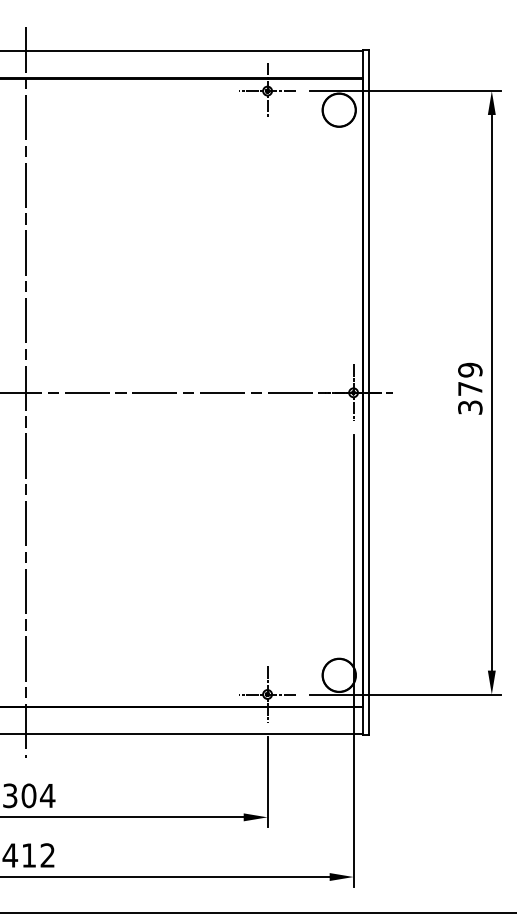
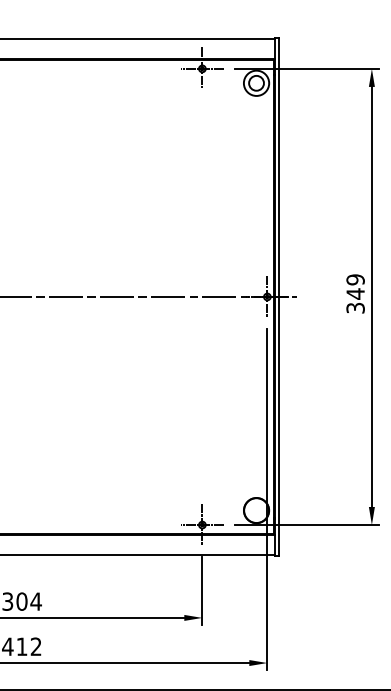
circle: (338, 109) -> (255, 82), size x0.6
text: (470, 388) -> (355, 293), 379 -> 349
line: (25, 392) -> (19, 296), removed

